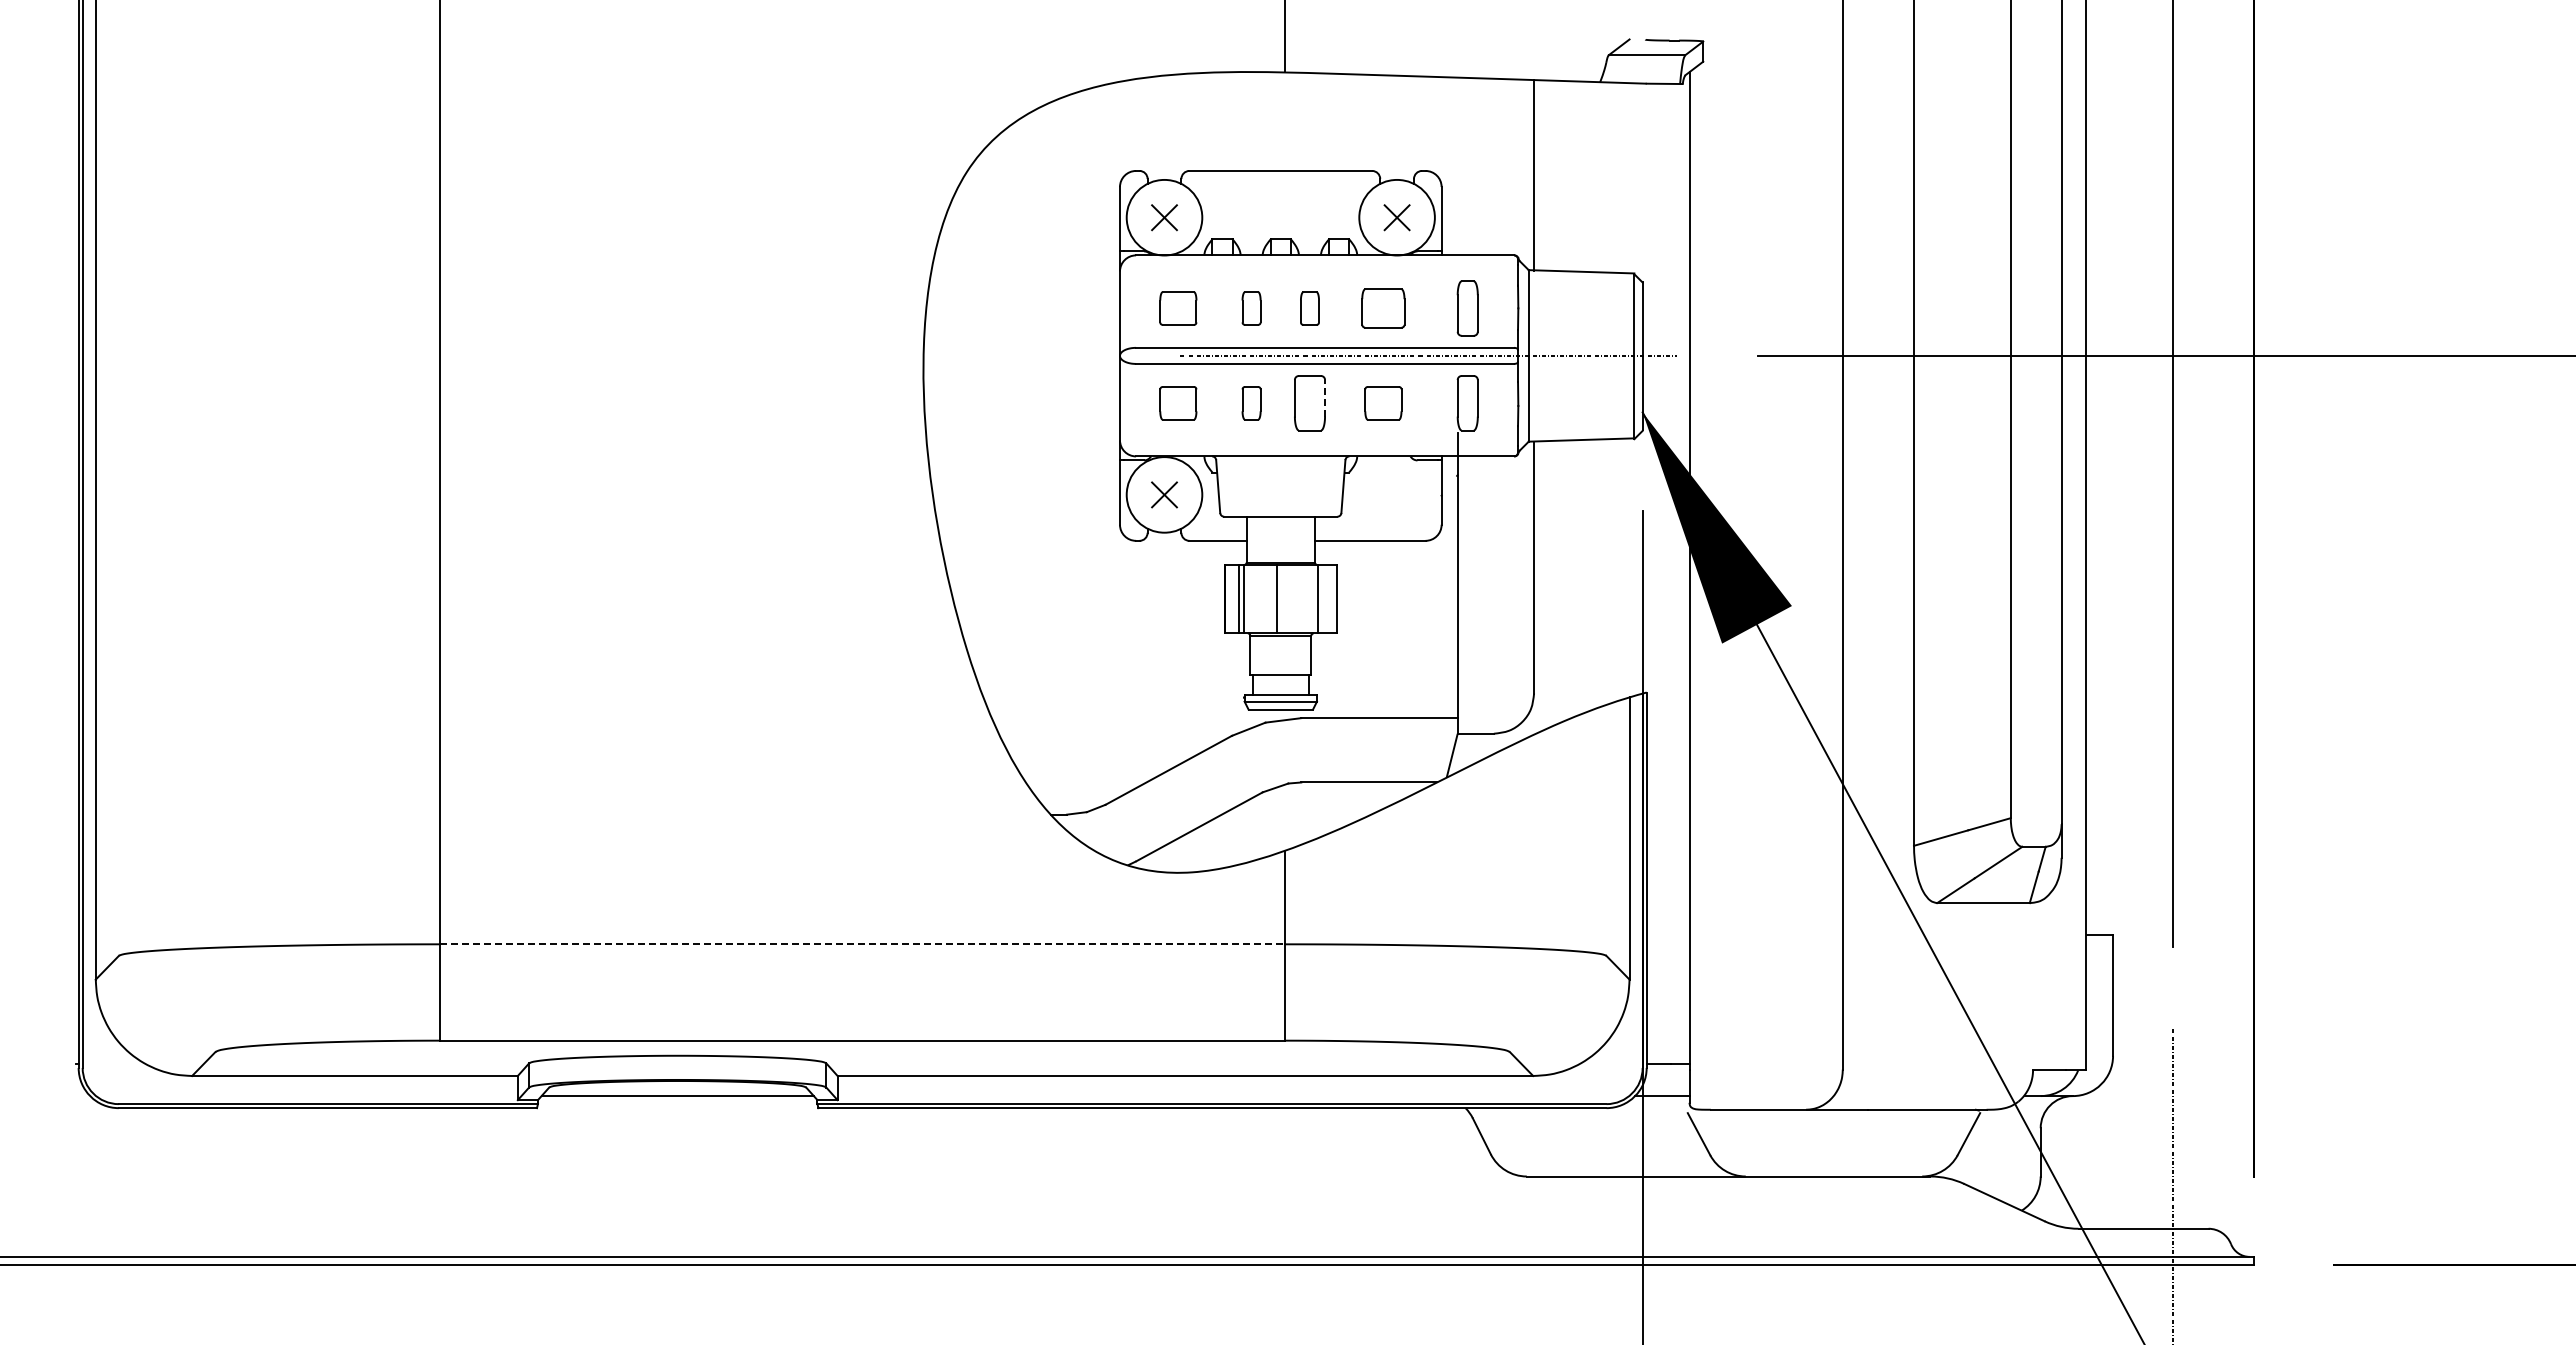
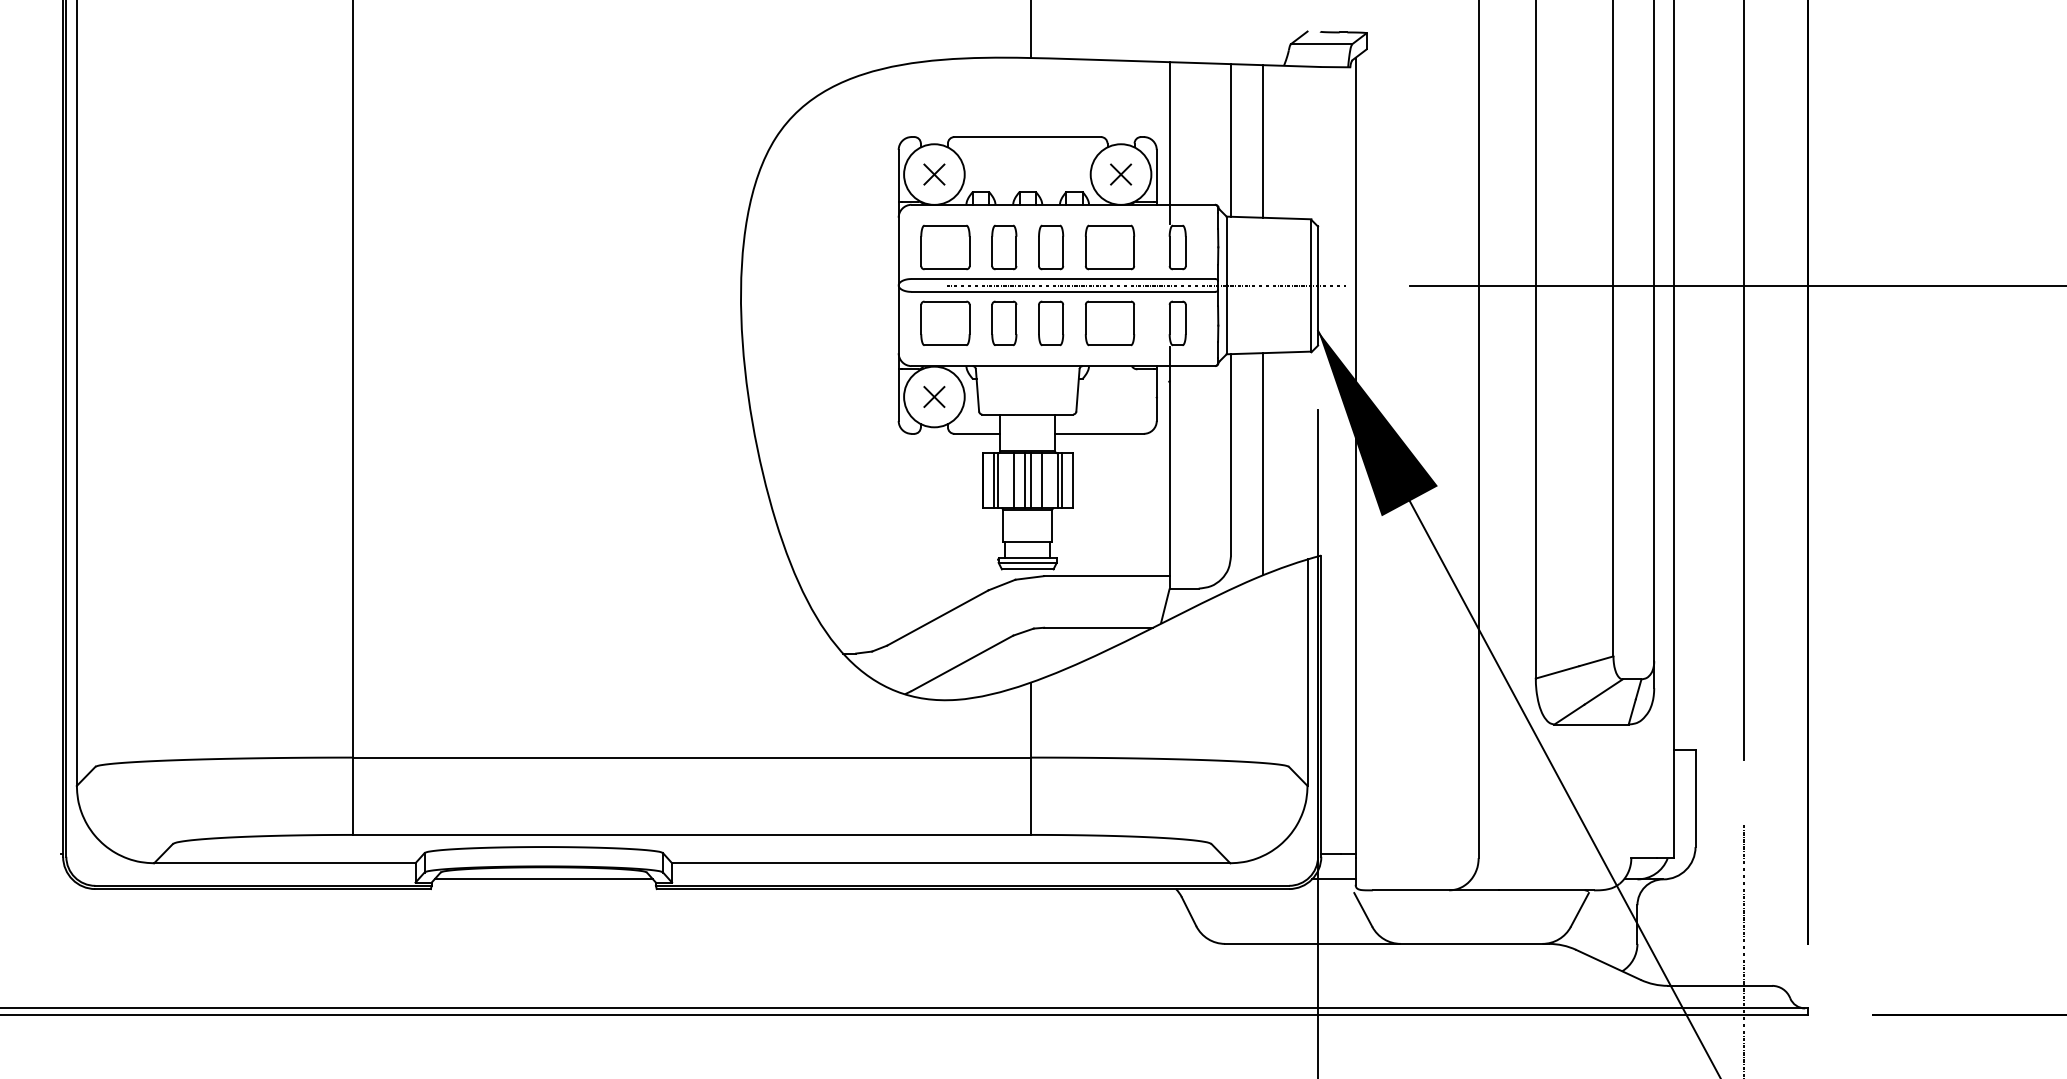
line: (1574, 176) -> (1263, 141), added
line: (1457, 178) -> (1169, 143), added
part: (1178, 308) -> (945, 247), size x1.67
part: (1251, 308) -> (1004, 247), size x1.67
part: (1309, 308) -> (1050, 247), size x1.67
part: (1383, 308) -> (1110, 247), size x1.43
line: (1325, 397) -> (1063, 318), dashed -> solid
part: (1178, 403) -> (945, 323), size x1.67
part: (1251, 403) -> (1004, 323), size x1.67
part: (1383, 403) -> (1110, 323), size x1.67
line: (1574, 578) -> (1263, 464), added
line: (1263, 598) -> (1013, 480), added
line: (1284, 598) -> (1030, 480), added
line: (1298, 598) -> (1041, 480), added
line: (1323, 598) -> (1061, 480), added
line: (863, 944) -> (692, 757), dashed -> solid

